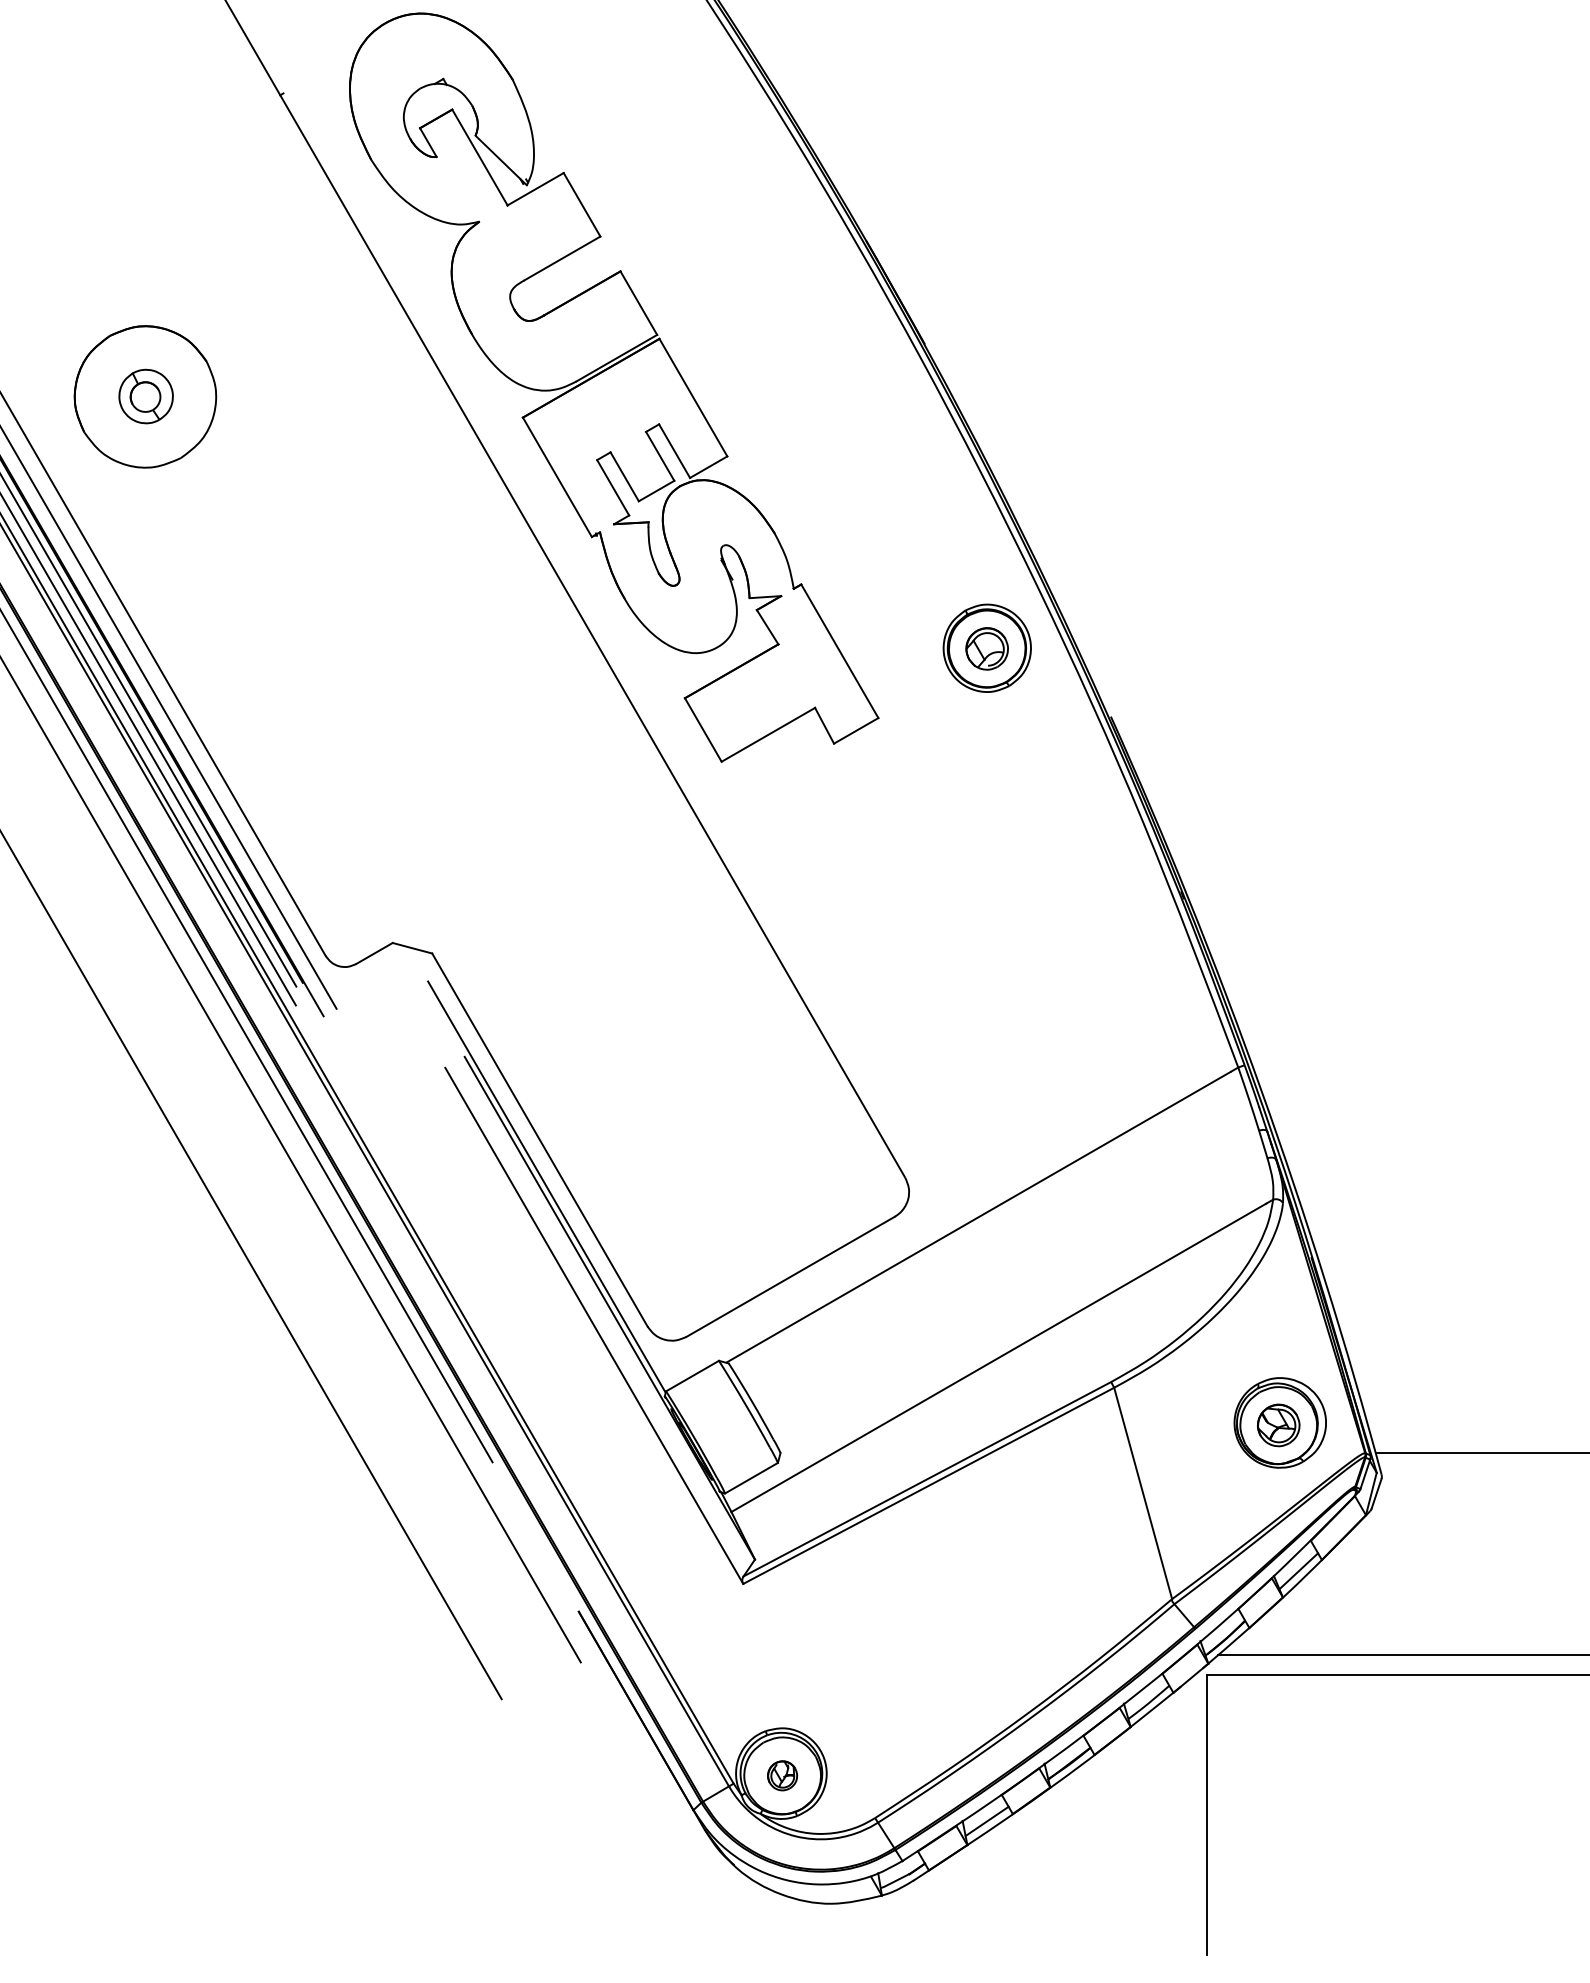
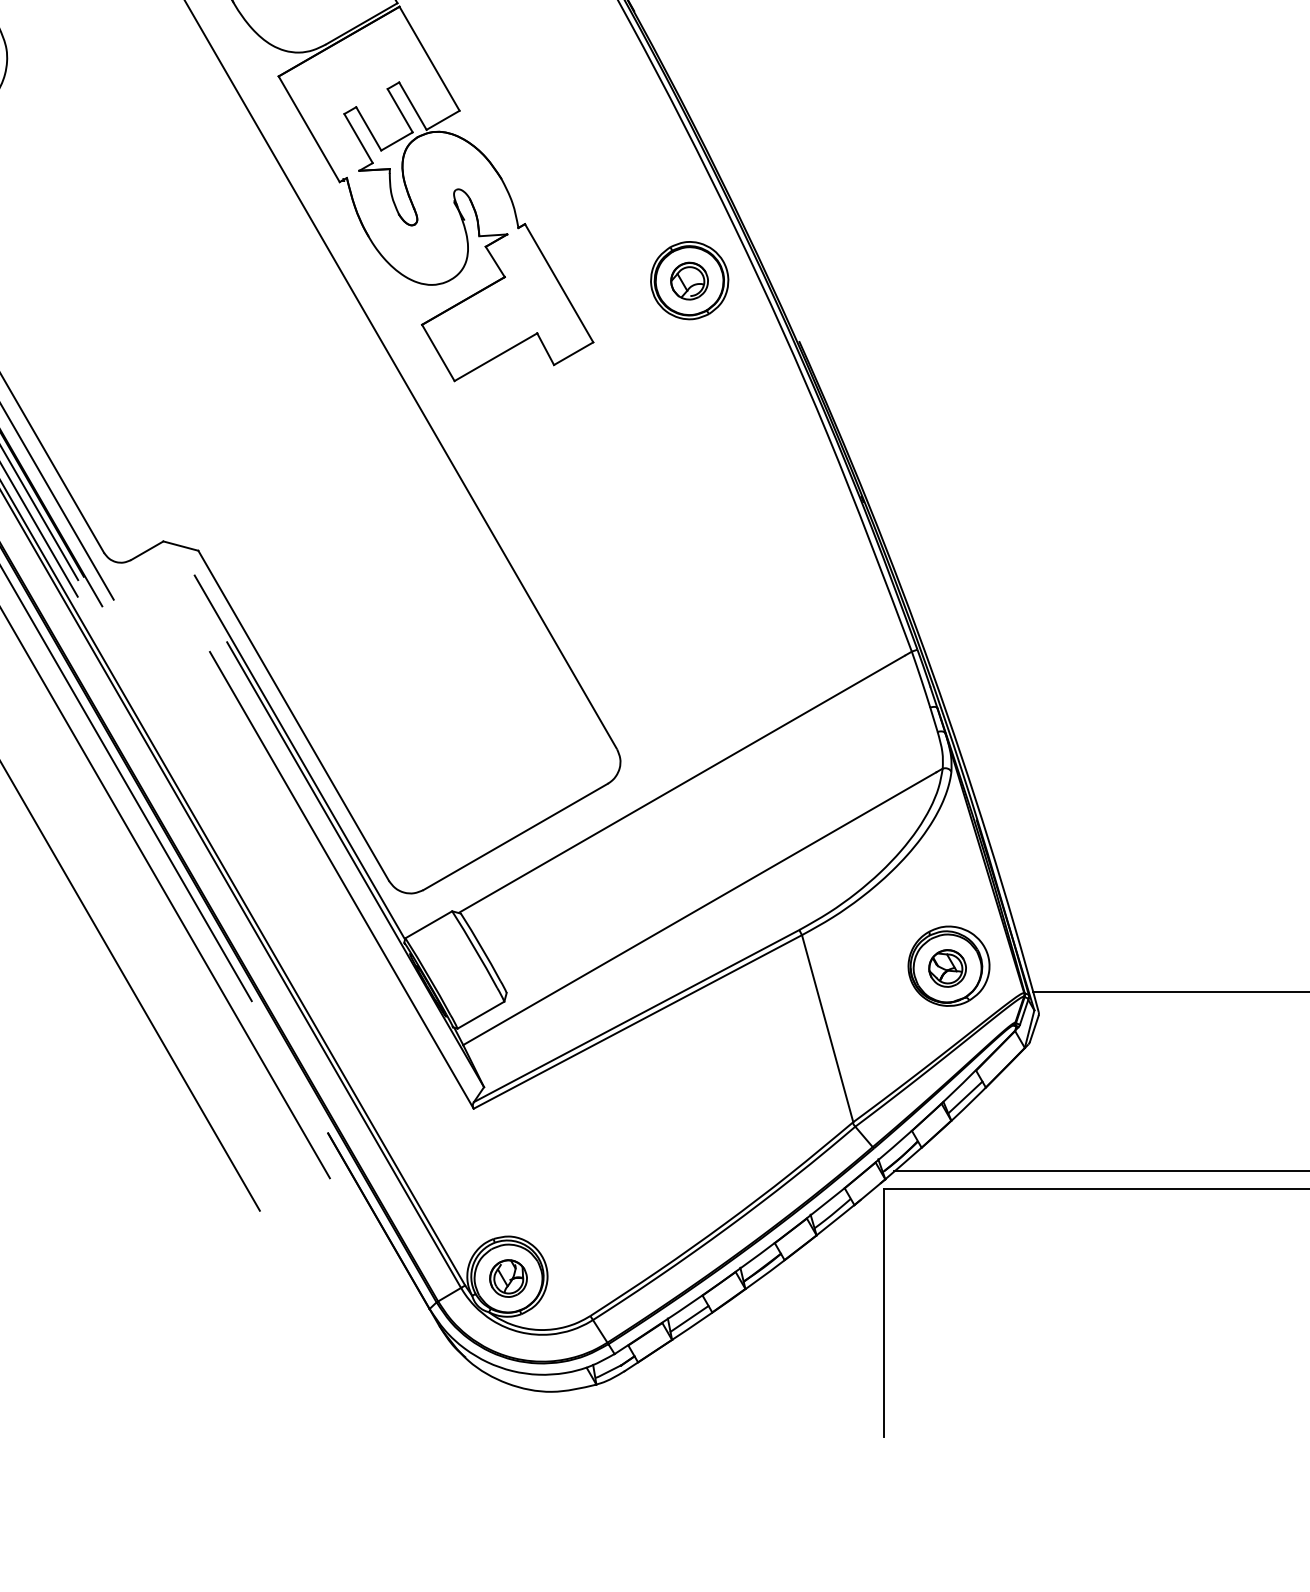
part: (782, 1775) -> (508, 1278), size x1.43

